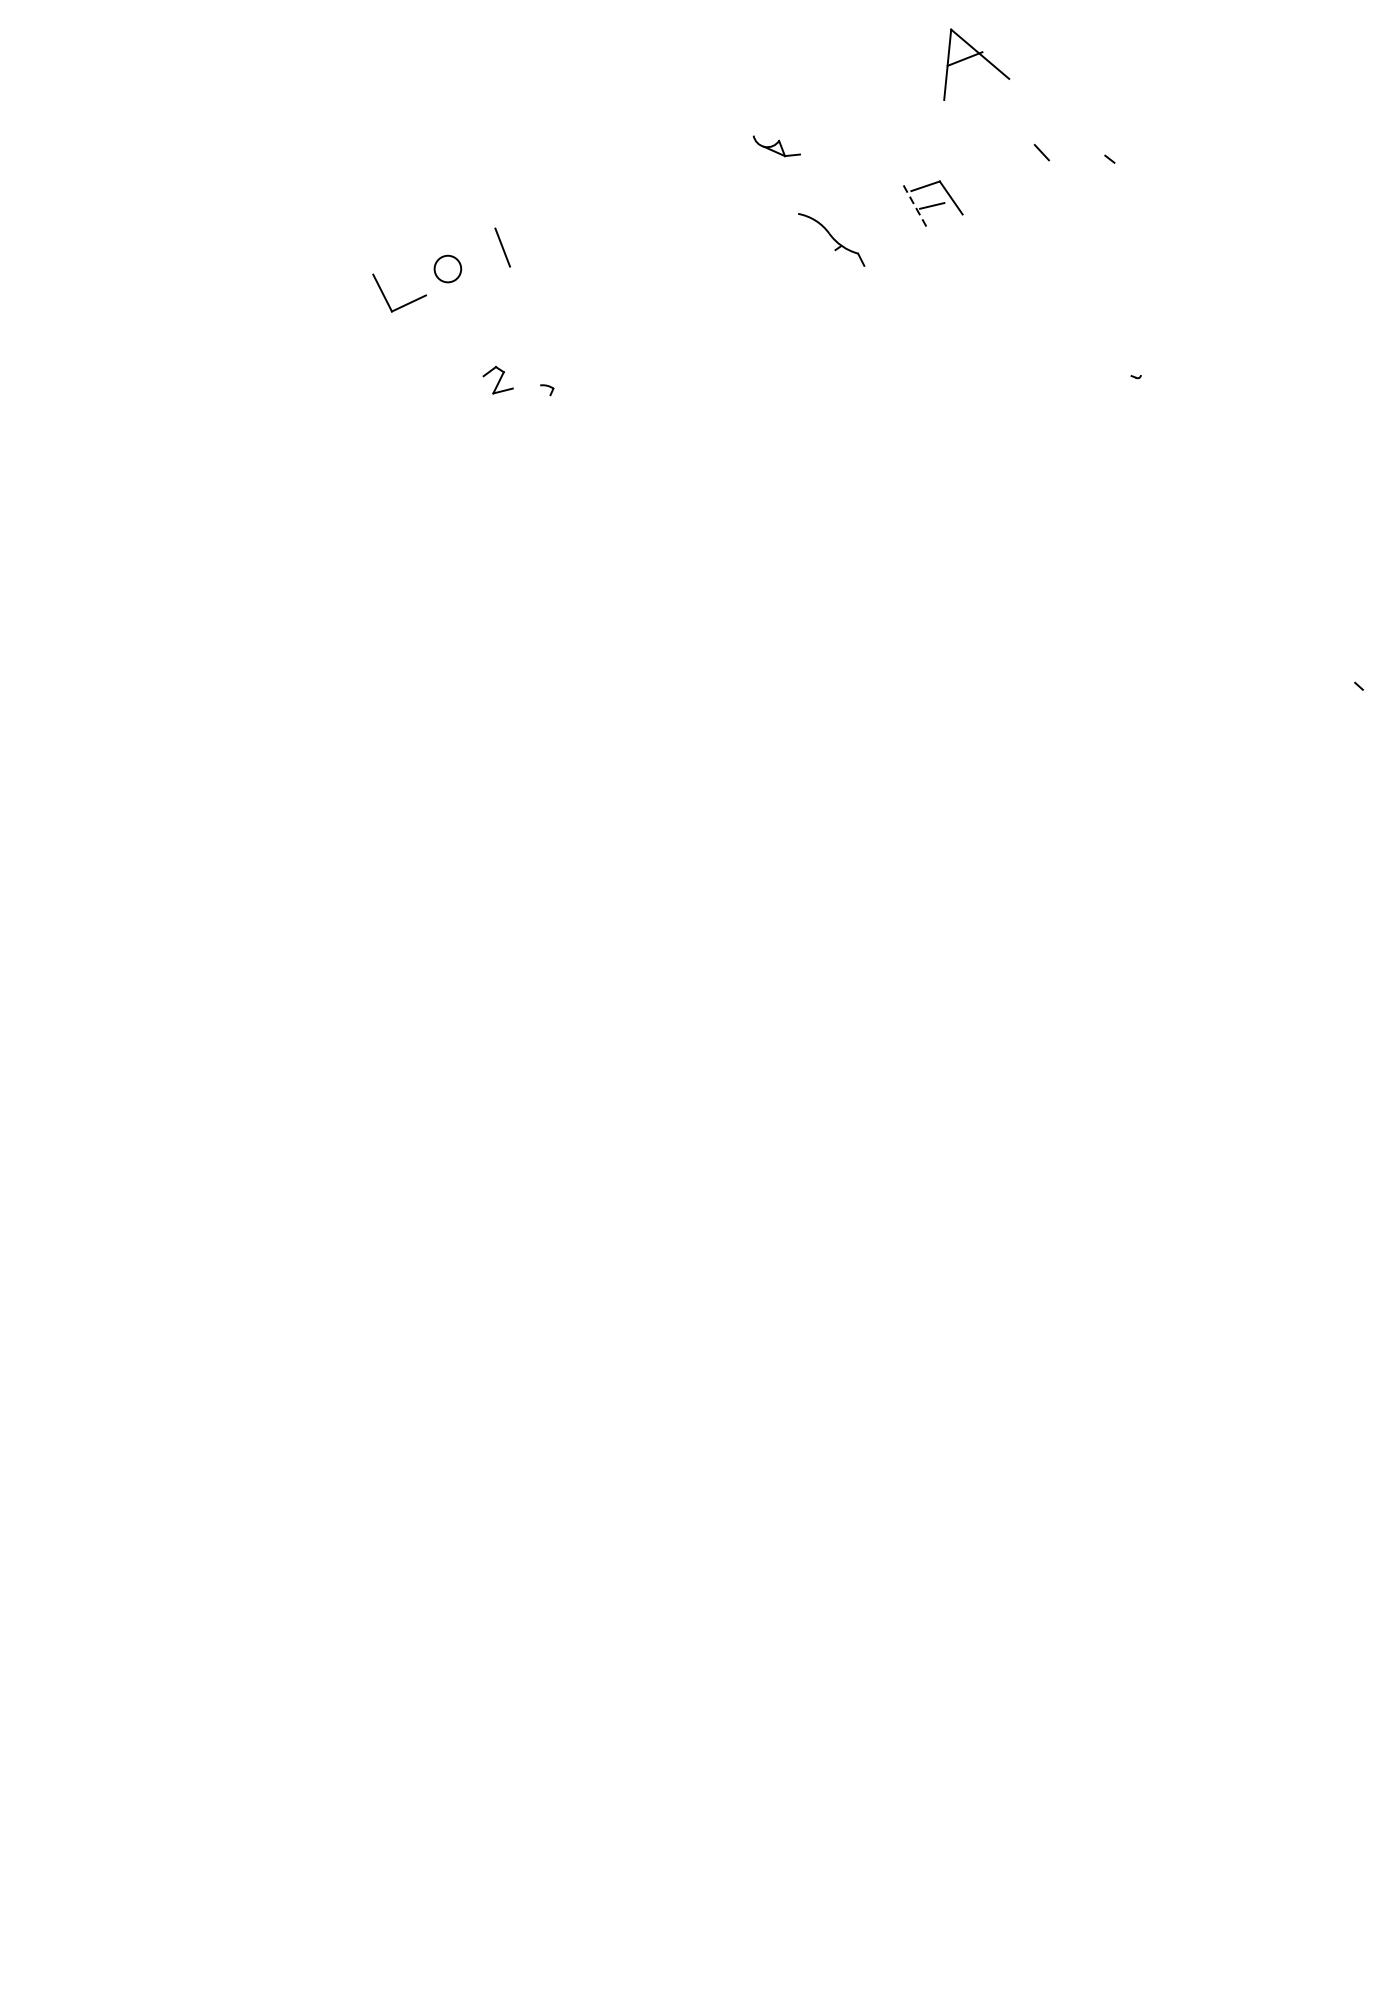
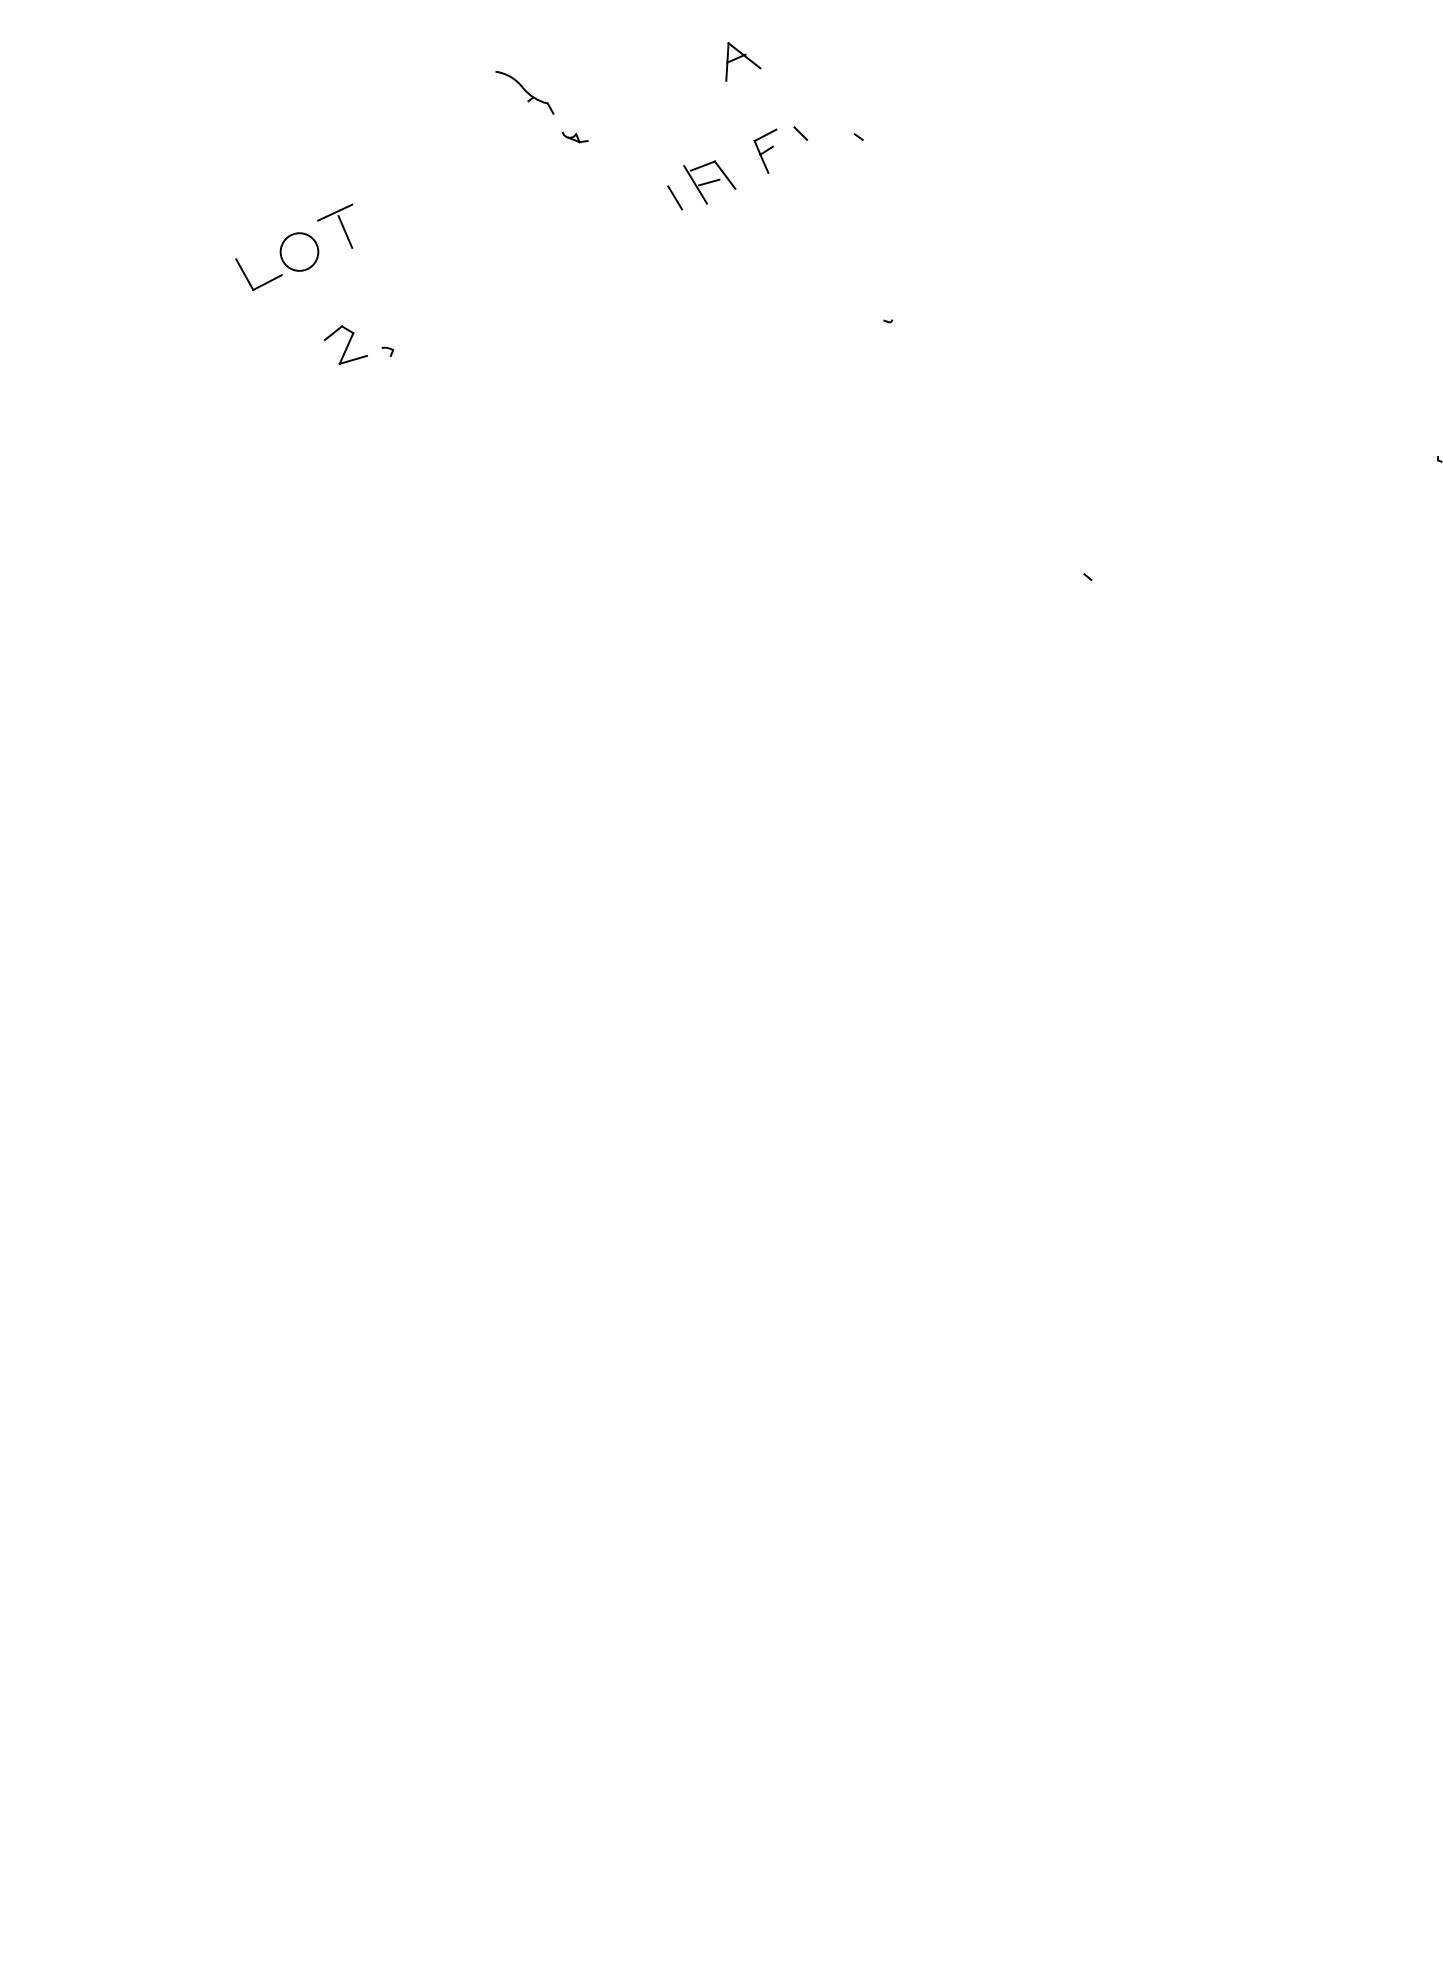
part: (977, 65) -> (743, 61), size x0.62
part: (776, 146) -> (574, 137), size x0.62
part: (999, 170) -> (765, 150), added
line: (915, 207) -> (695, 184), dashed -> solid
line: (890, 221) -> (674, 197), added
line: (491, 224) -> (335, 212), added
part: (831, 239) -> (524, 92), moved
circle: (447, 268) -> (299, 251), size x1.67
part: (497, 379) -> (345, 344), size x1.67

